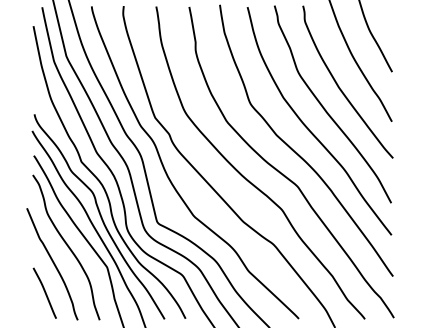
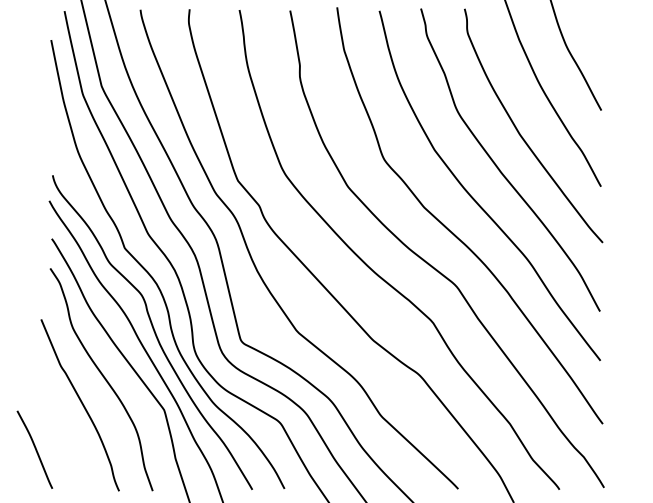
curve: (44, 292) -> (34, 448), moved

